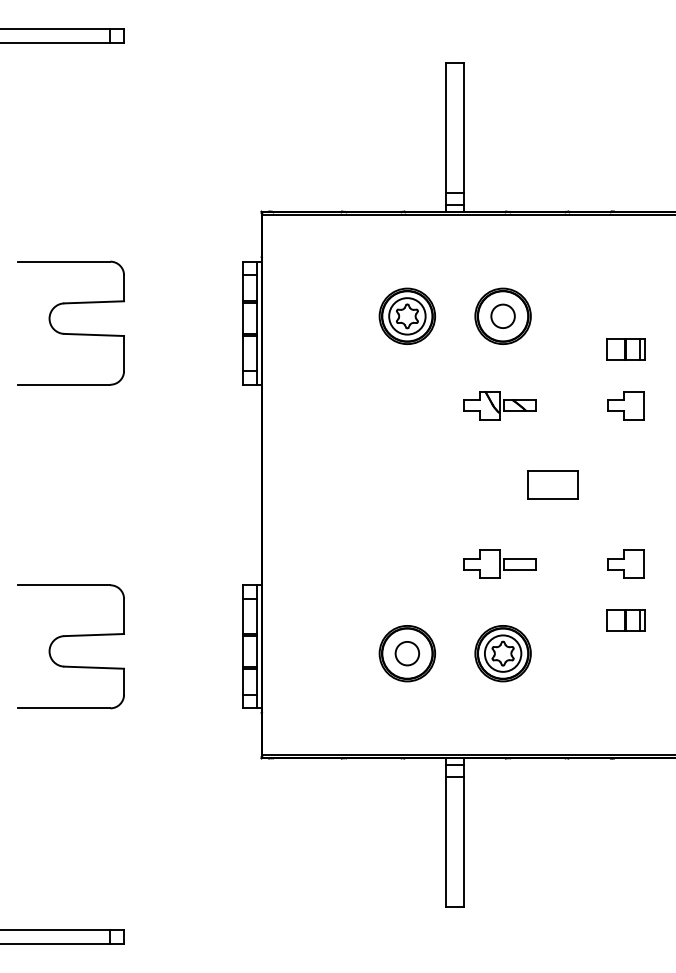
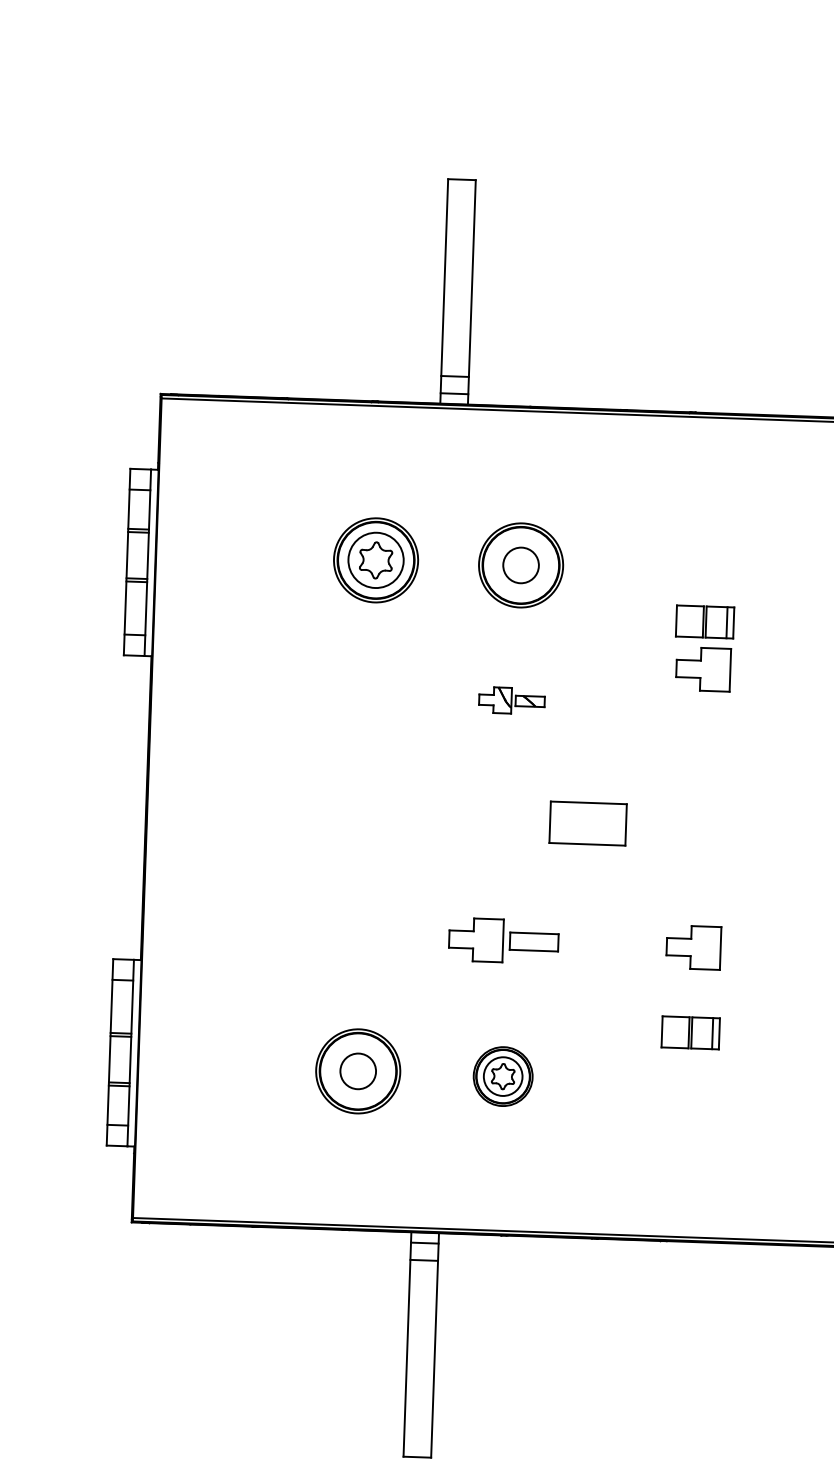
part: (499, 405) -> (510, 700), size x0.6
part: (625, 405) -> (703, 669), moved
part: (502, 653) -> (502, 1076), size x0.7

